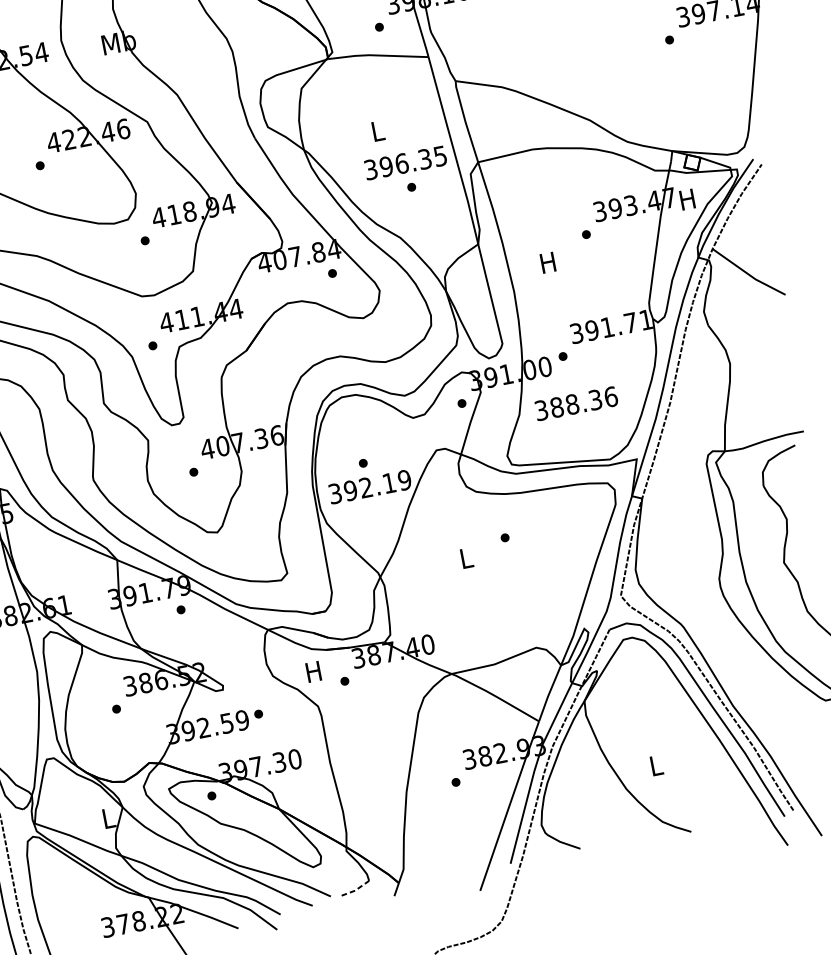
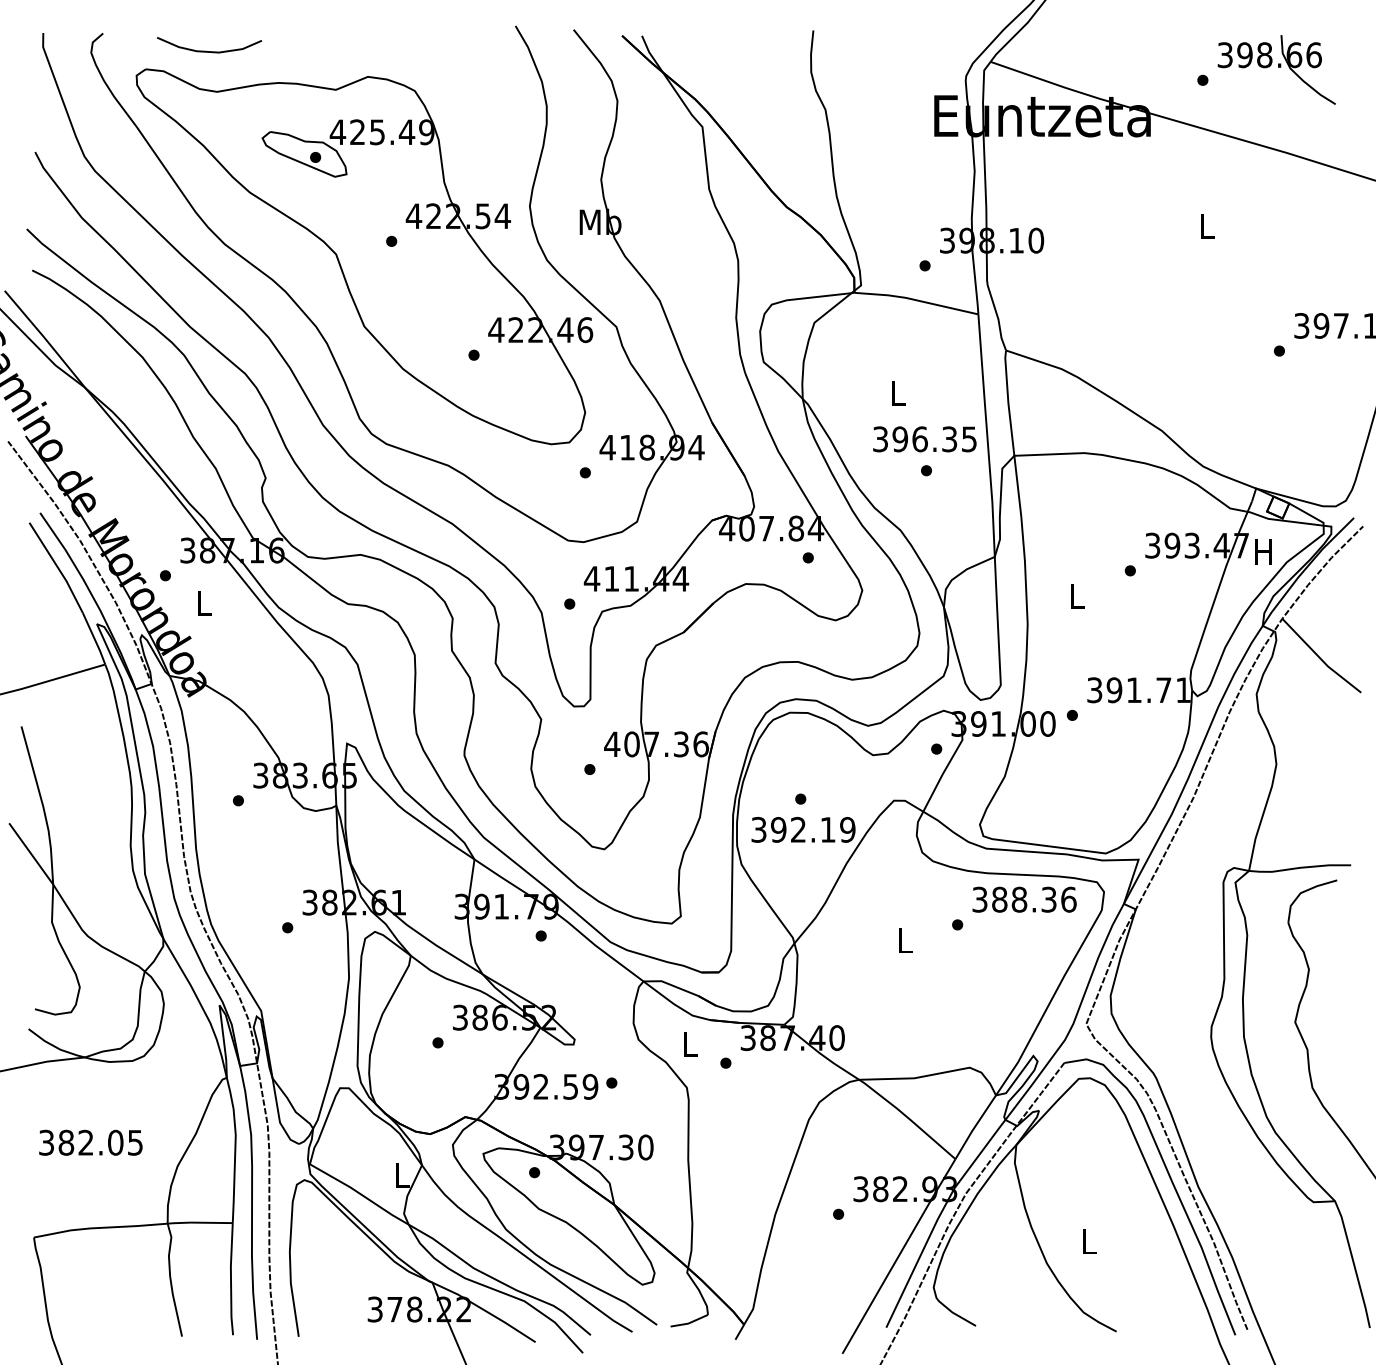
text: (548, 262) -> (1076, 596), H -> L
text: (576, 403) -> (1024, 899), moved
text: (313, 672) -> (689, 1044), H -> L
line: (356, 889) -> (690, 1322), dashed -> solid

